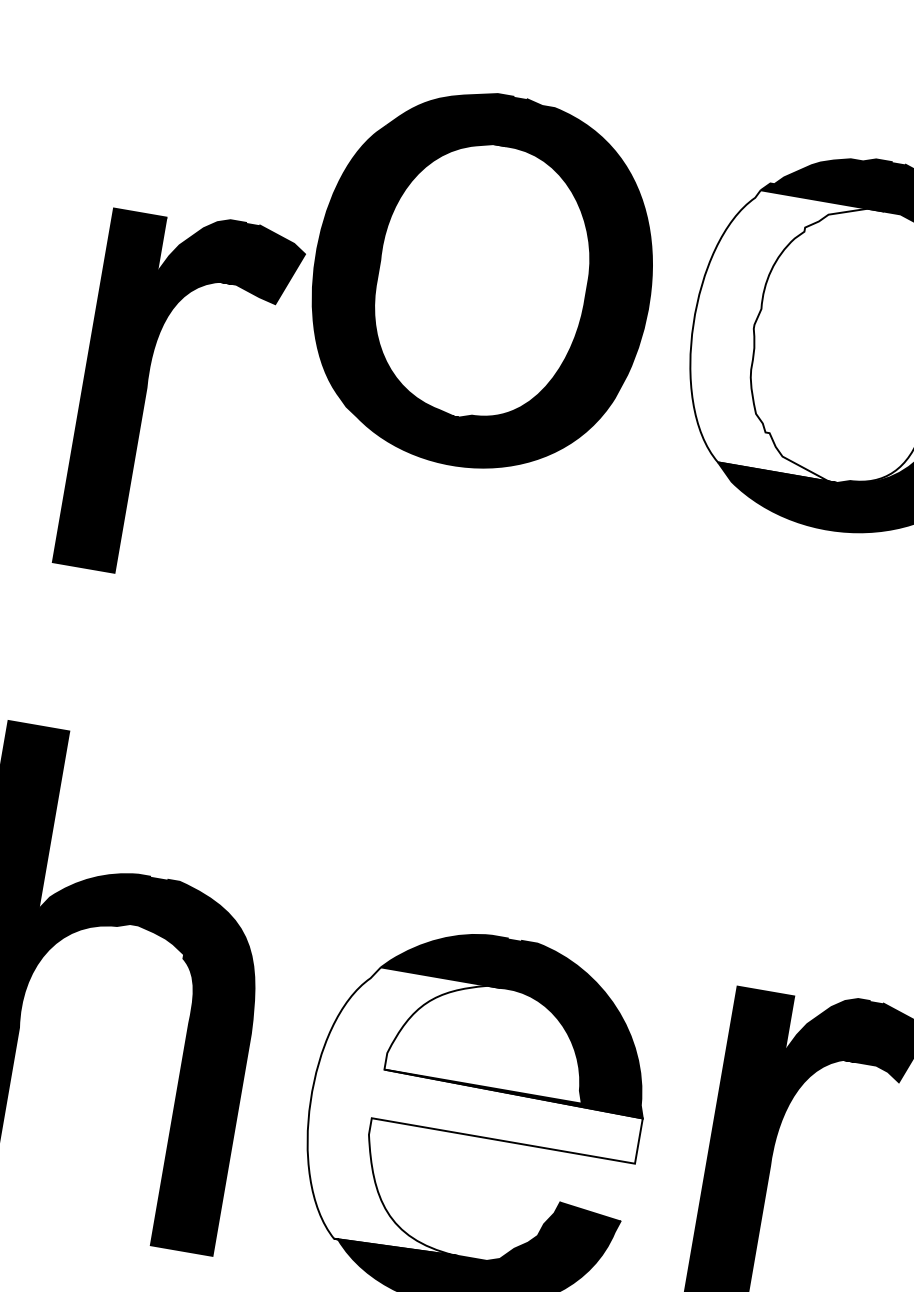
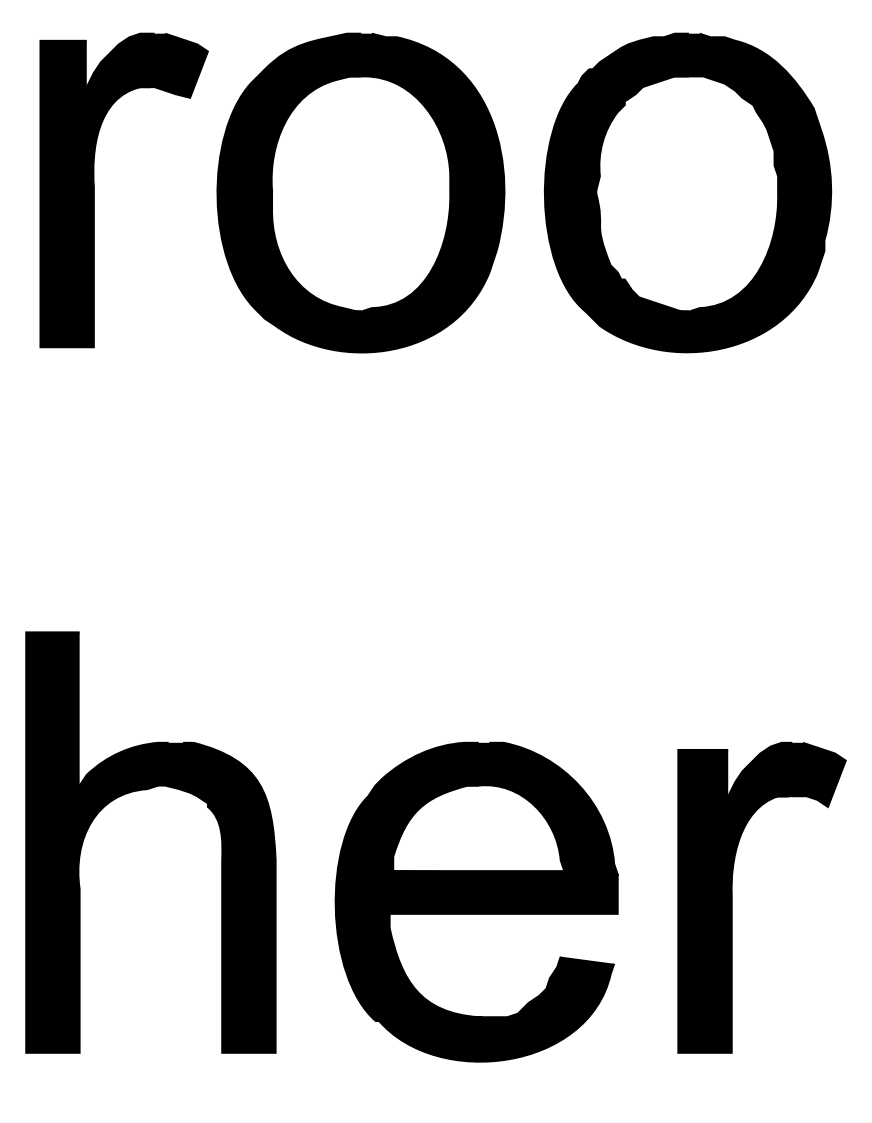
fill: (777, 332) -> (616, 193), added
part: (146, 392) -> (94, 190), moved
fill: (474, 1122) -> (476, 902), added

